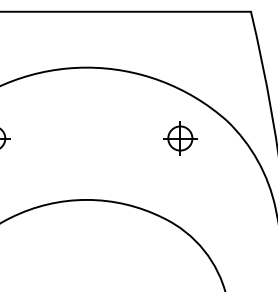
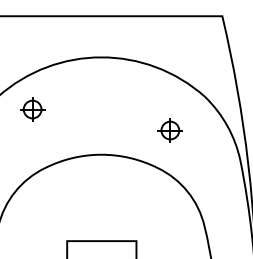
part: (179, 138) -> (169, 130), moved

